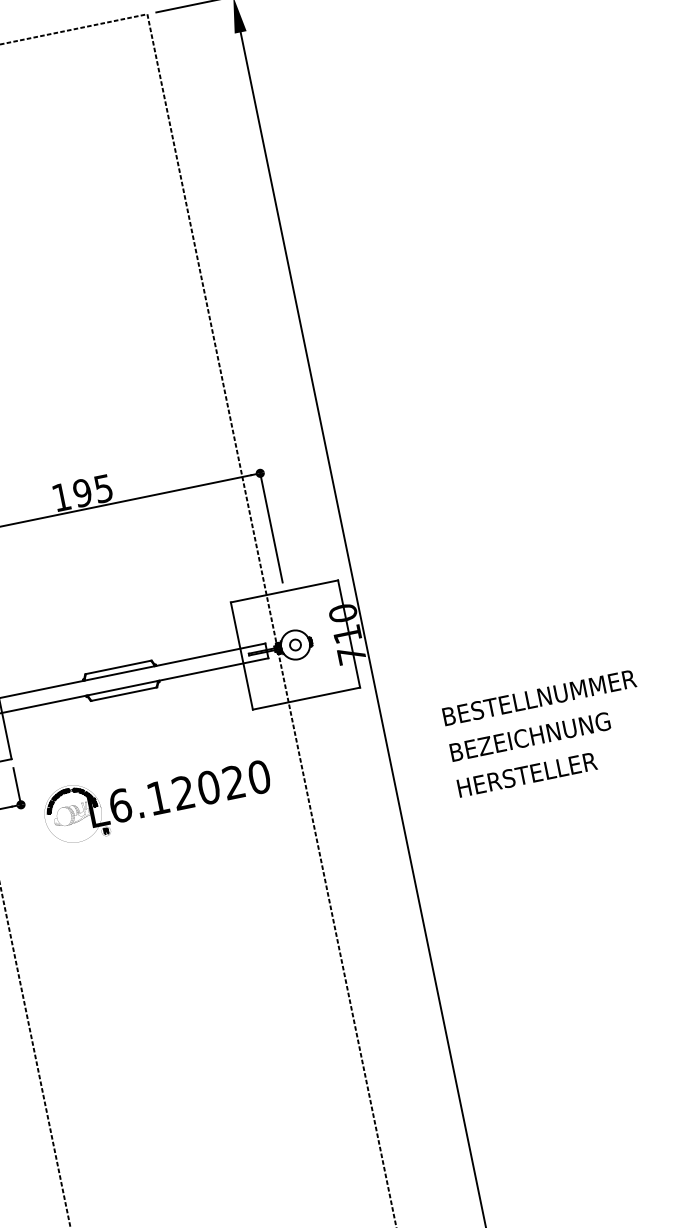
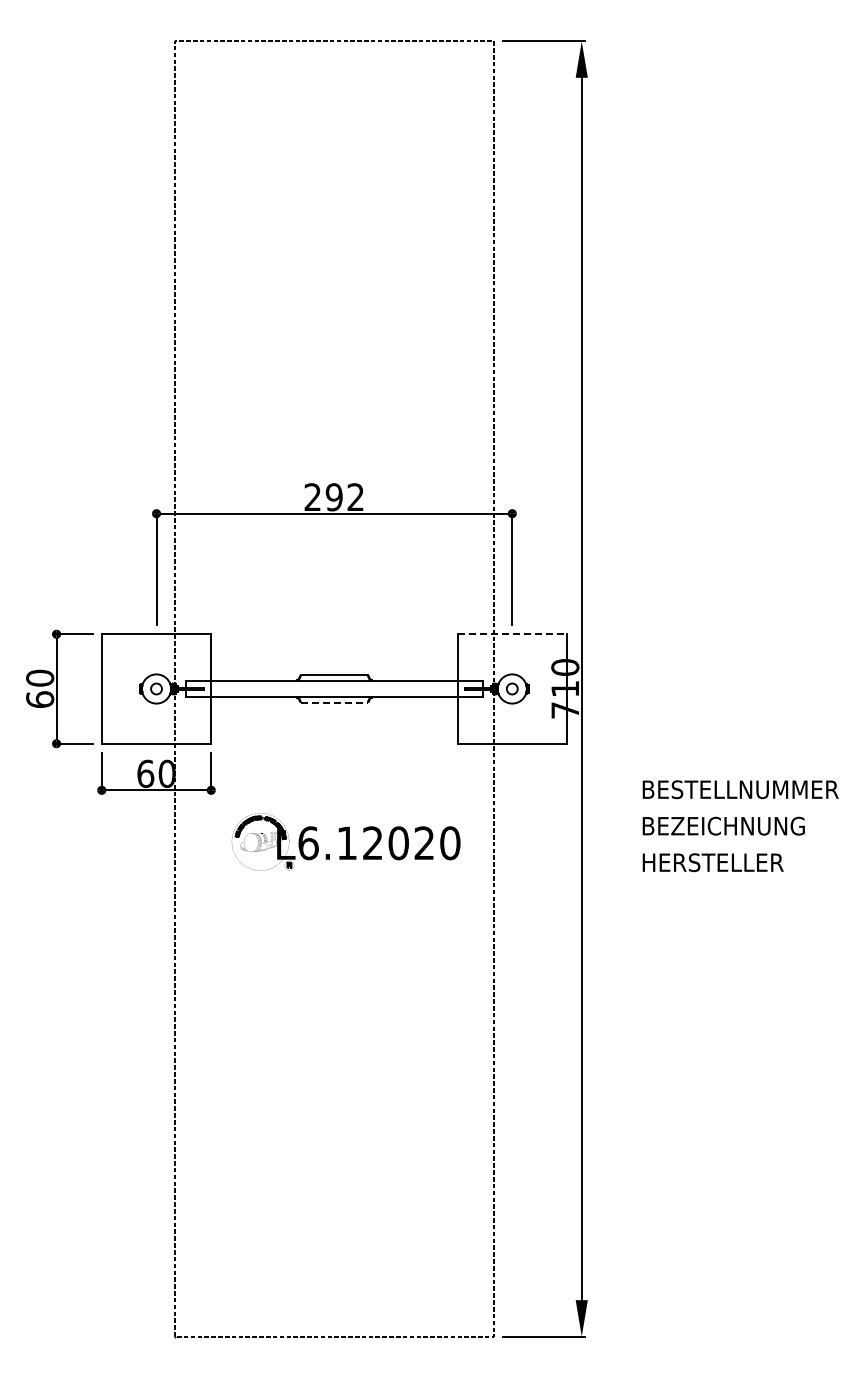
text: (81, 493) -> (333, 497), 195 -> 292
line: (284, 591) -> (512, 634), solid -> dashed
line: (124, 694) -> (334, 702), solid -> dashed
part: (156, 796) -> (345, 841), moved

